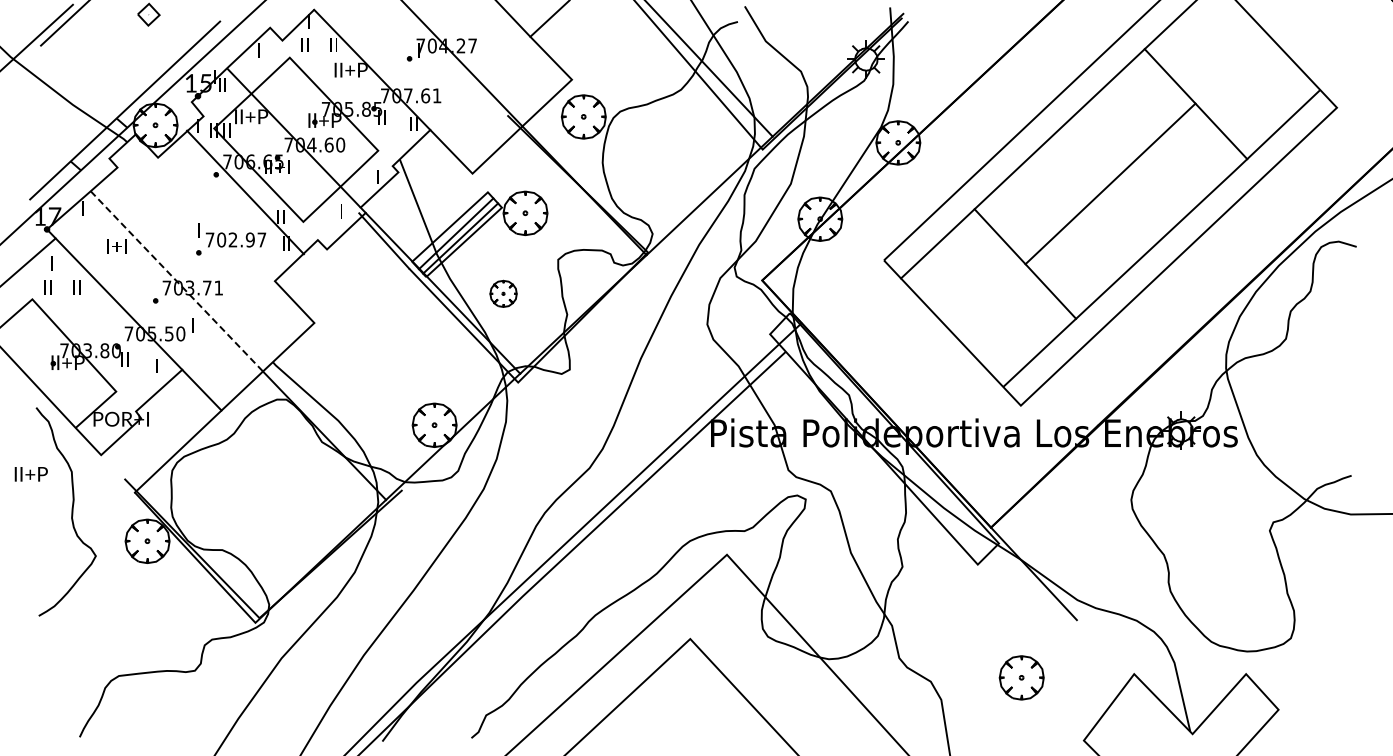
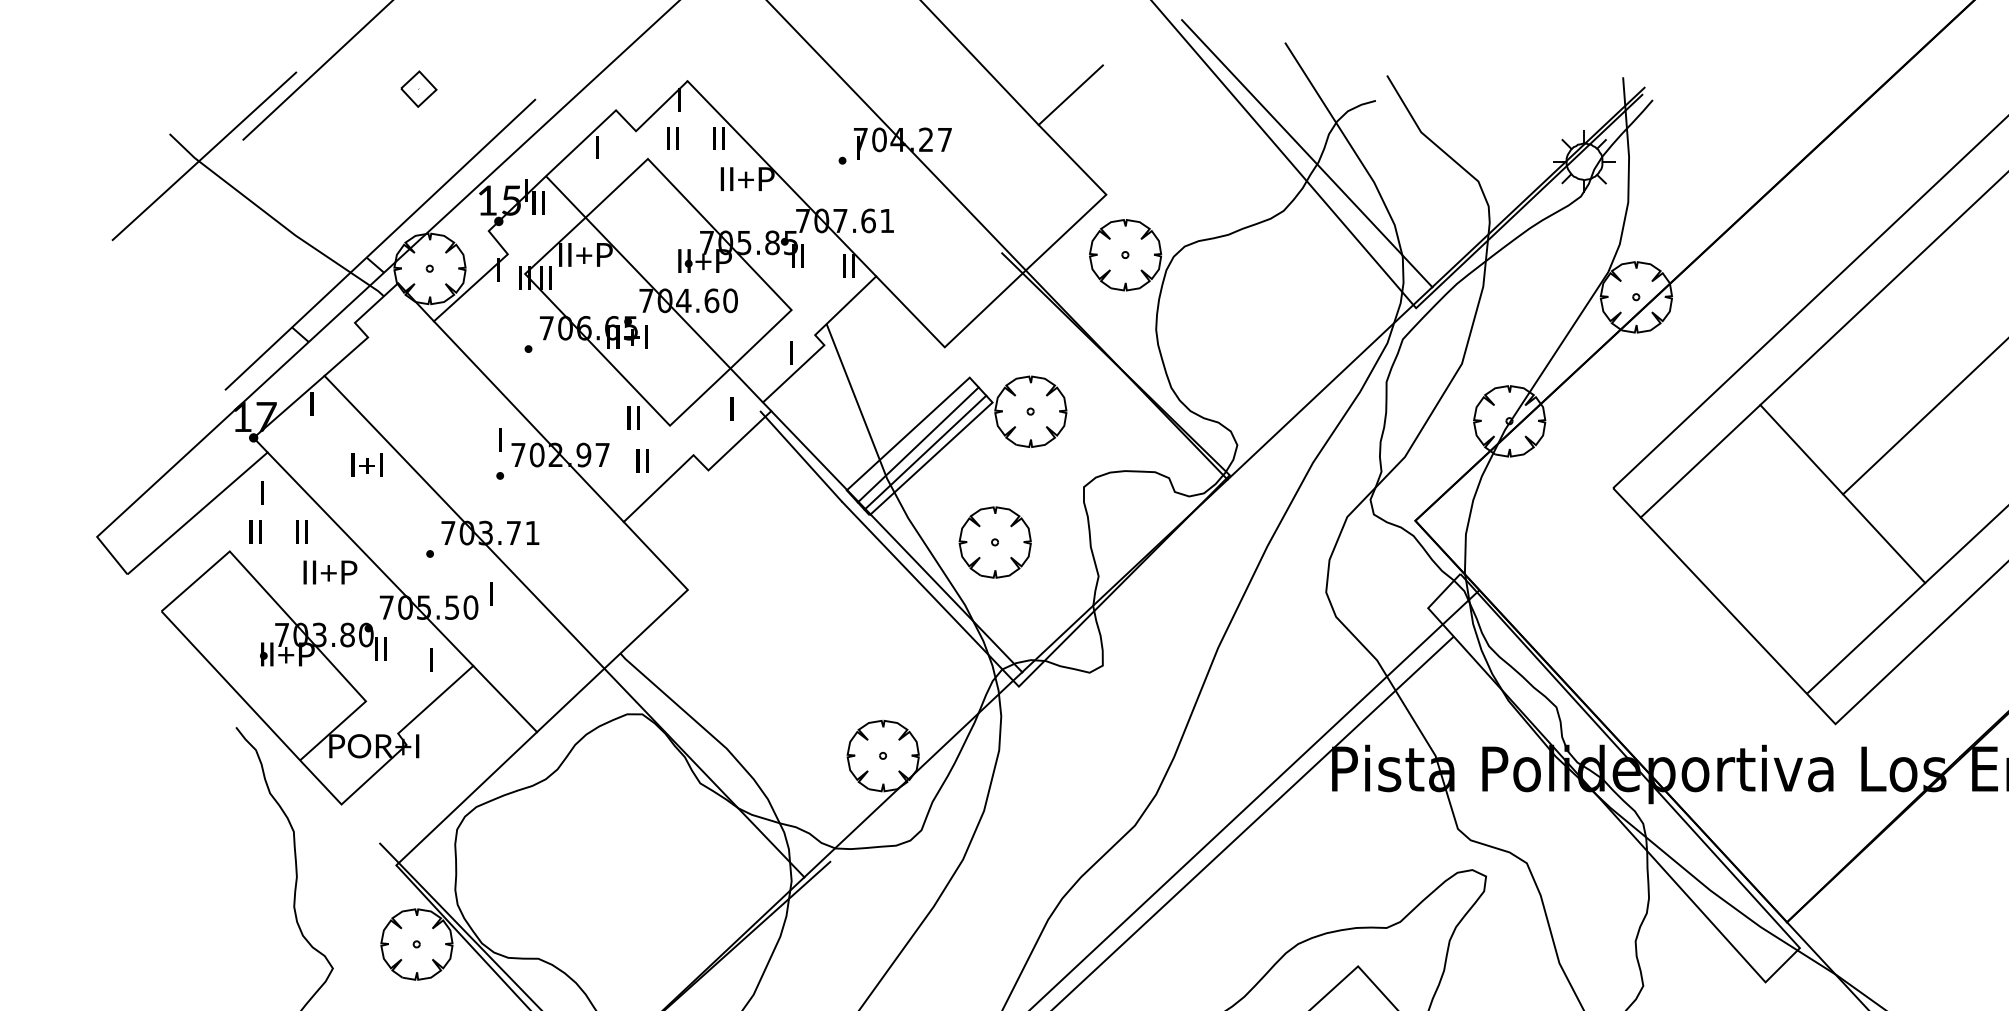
line: (245, 192) -> (528, 421), moved
line: (176, 281) -> (463, 522), dashed -> solid
part: (503, 293) -> (995, 541), size x1.67
text: (30, 474) -> (329, 572), moved

